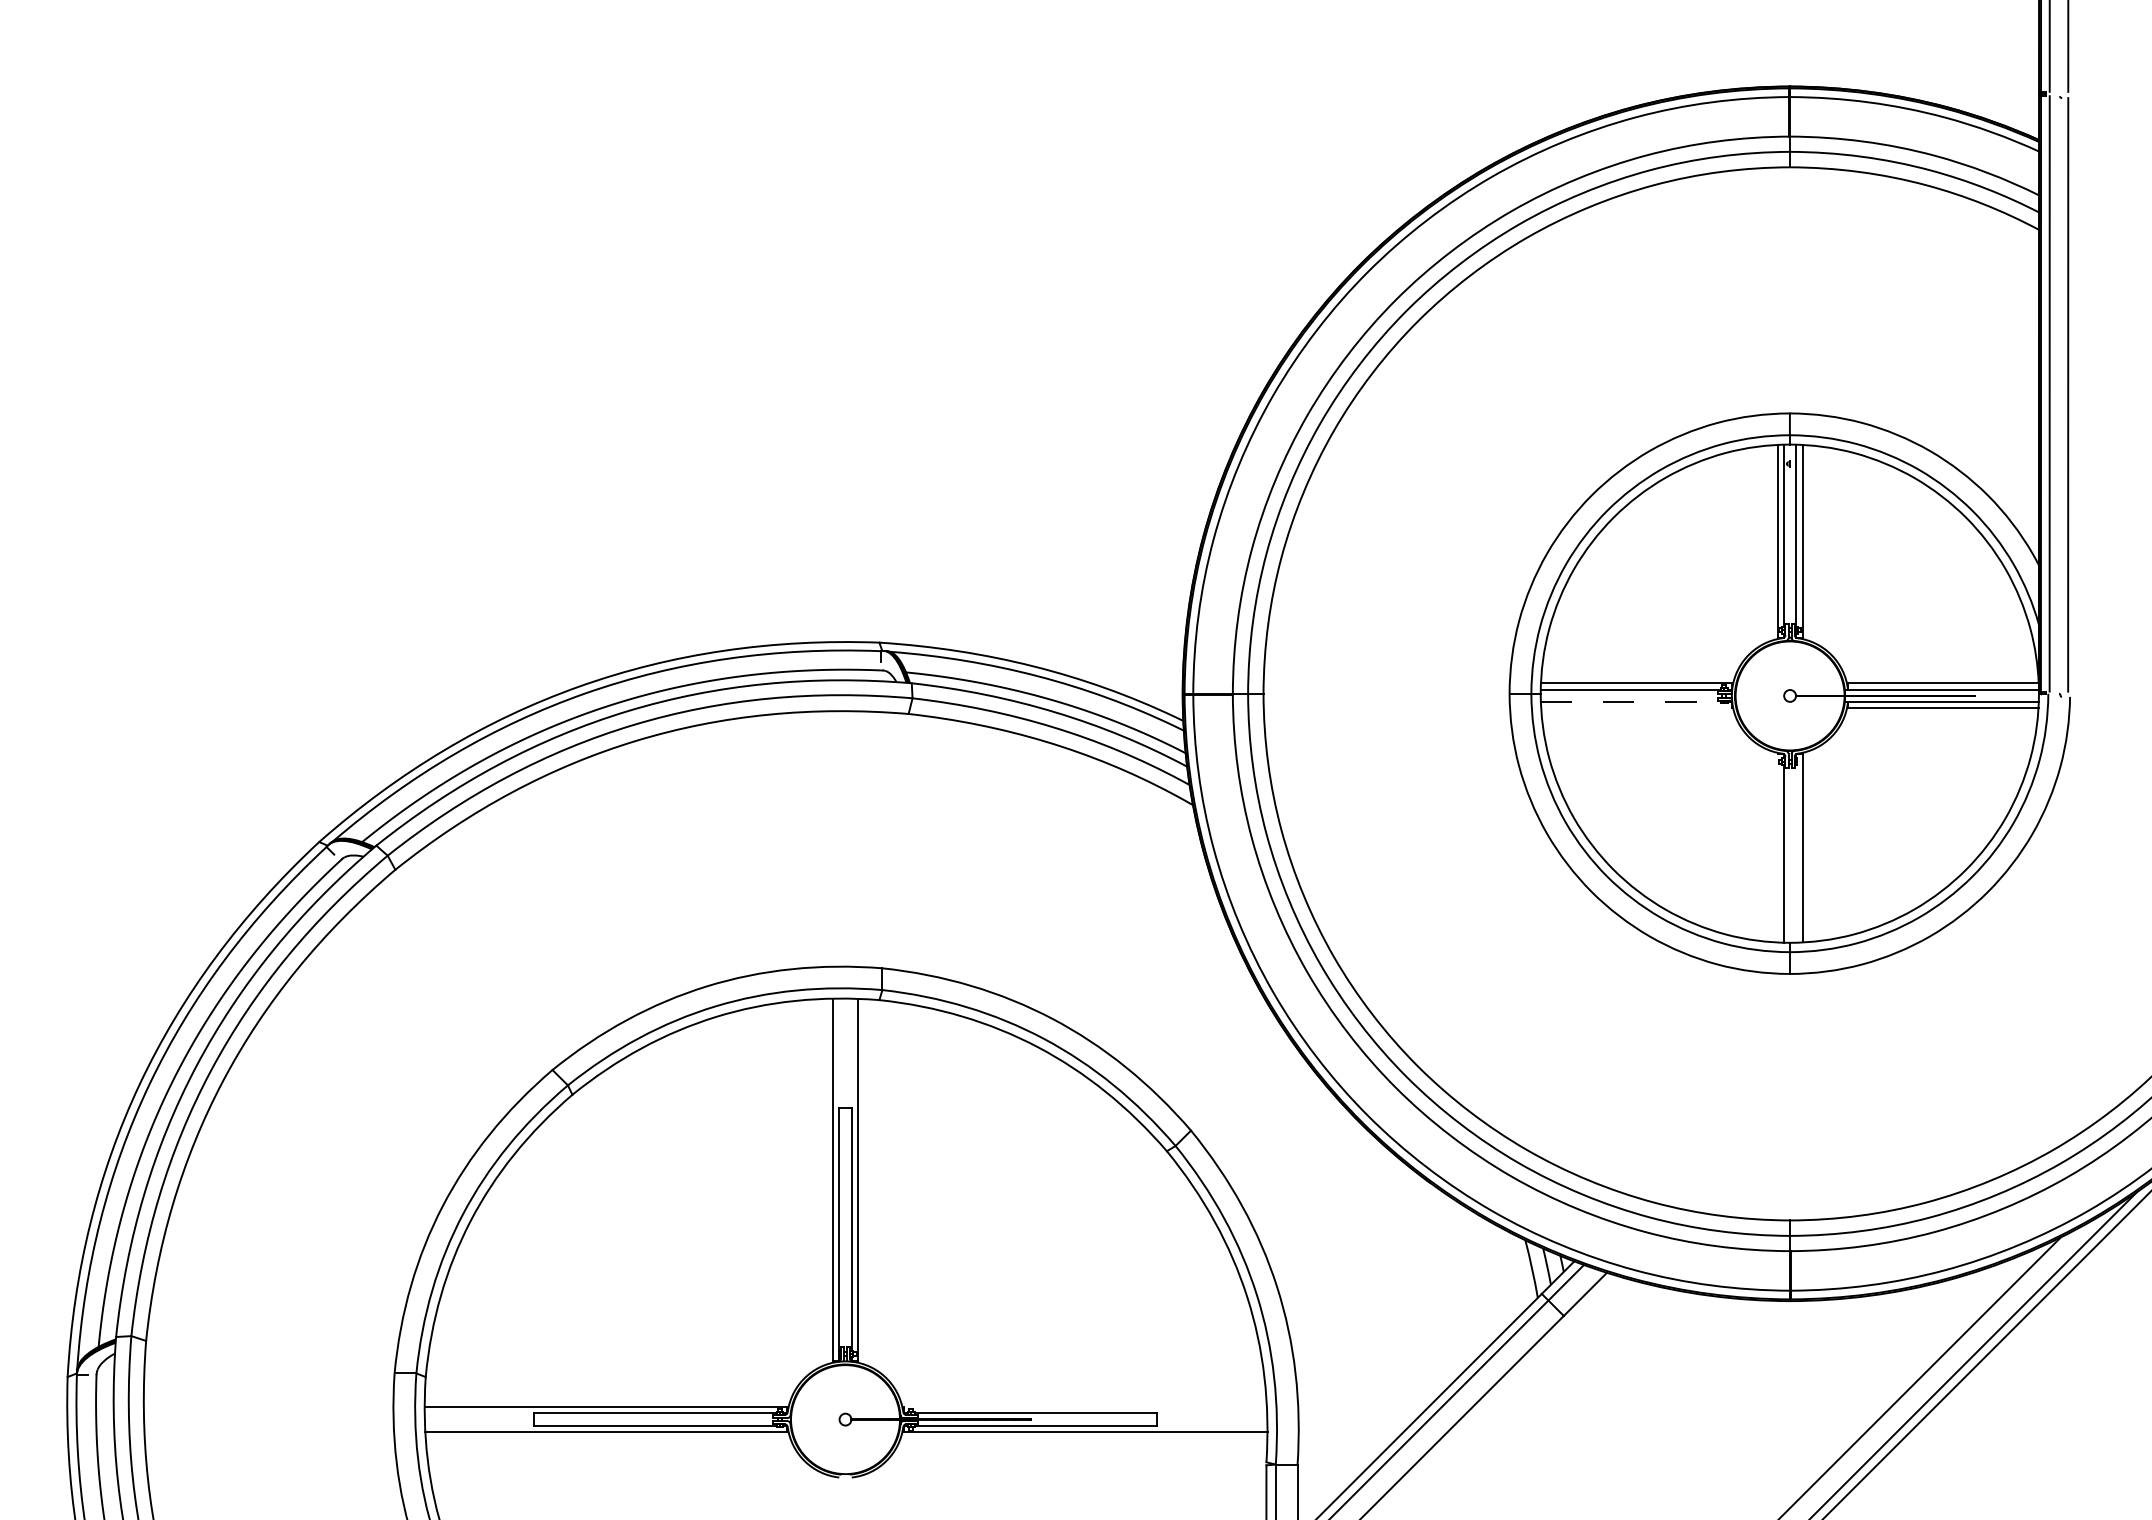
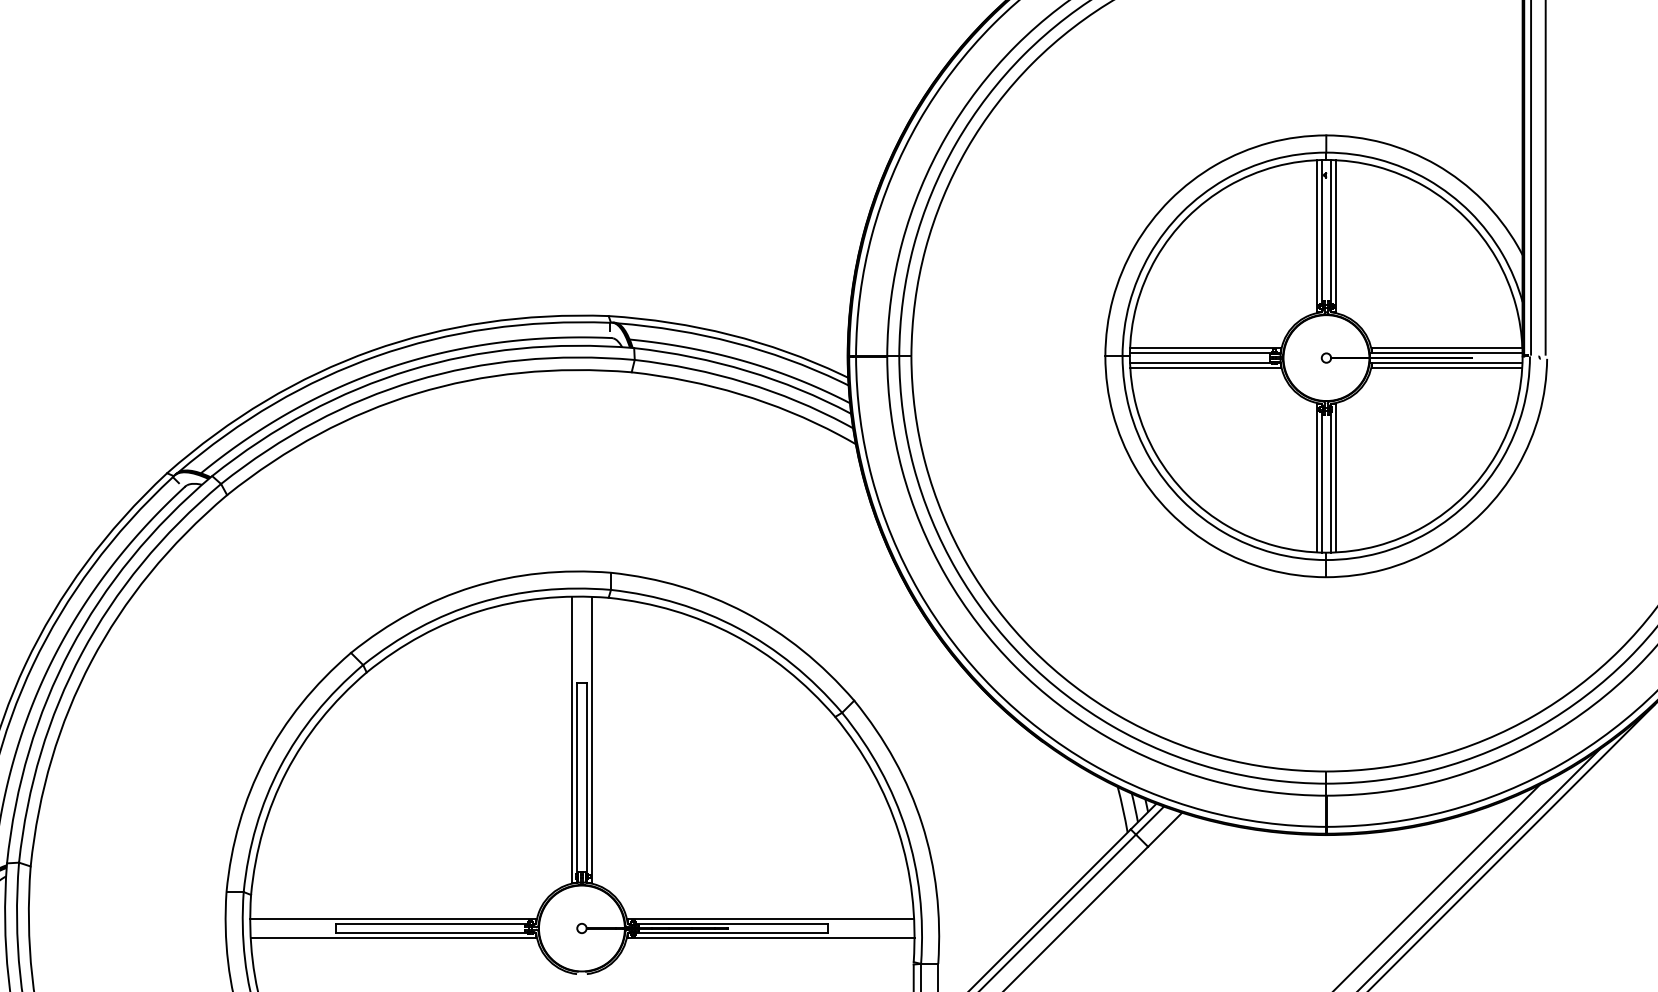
line: (1631, 702) -> (1201, 363), dashed -> solid
line: (1636, 708) -> (1205, 367), added
line: (1777, 848) -> (1316, 478), added
line: (1796, 853) -> (1331, 482), added
line: (1084, 1407) -> (770, 918), added

